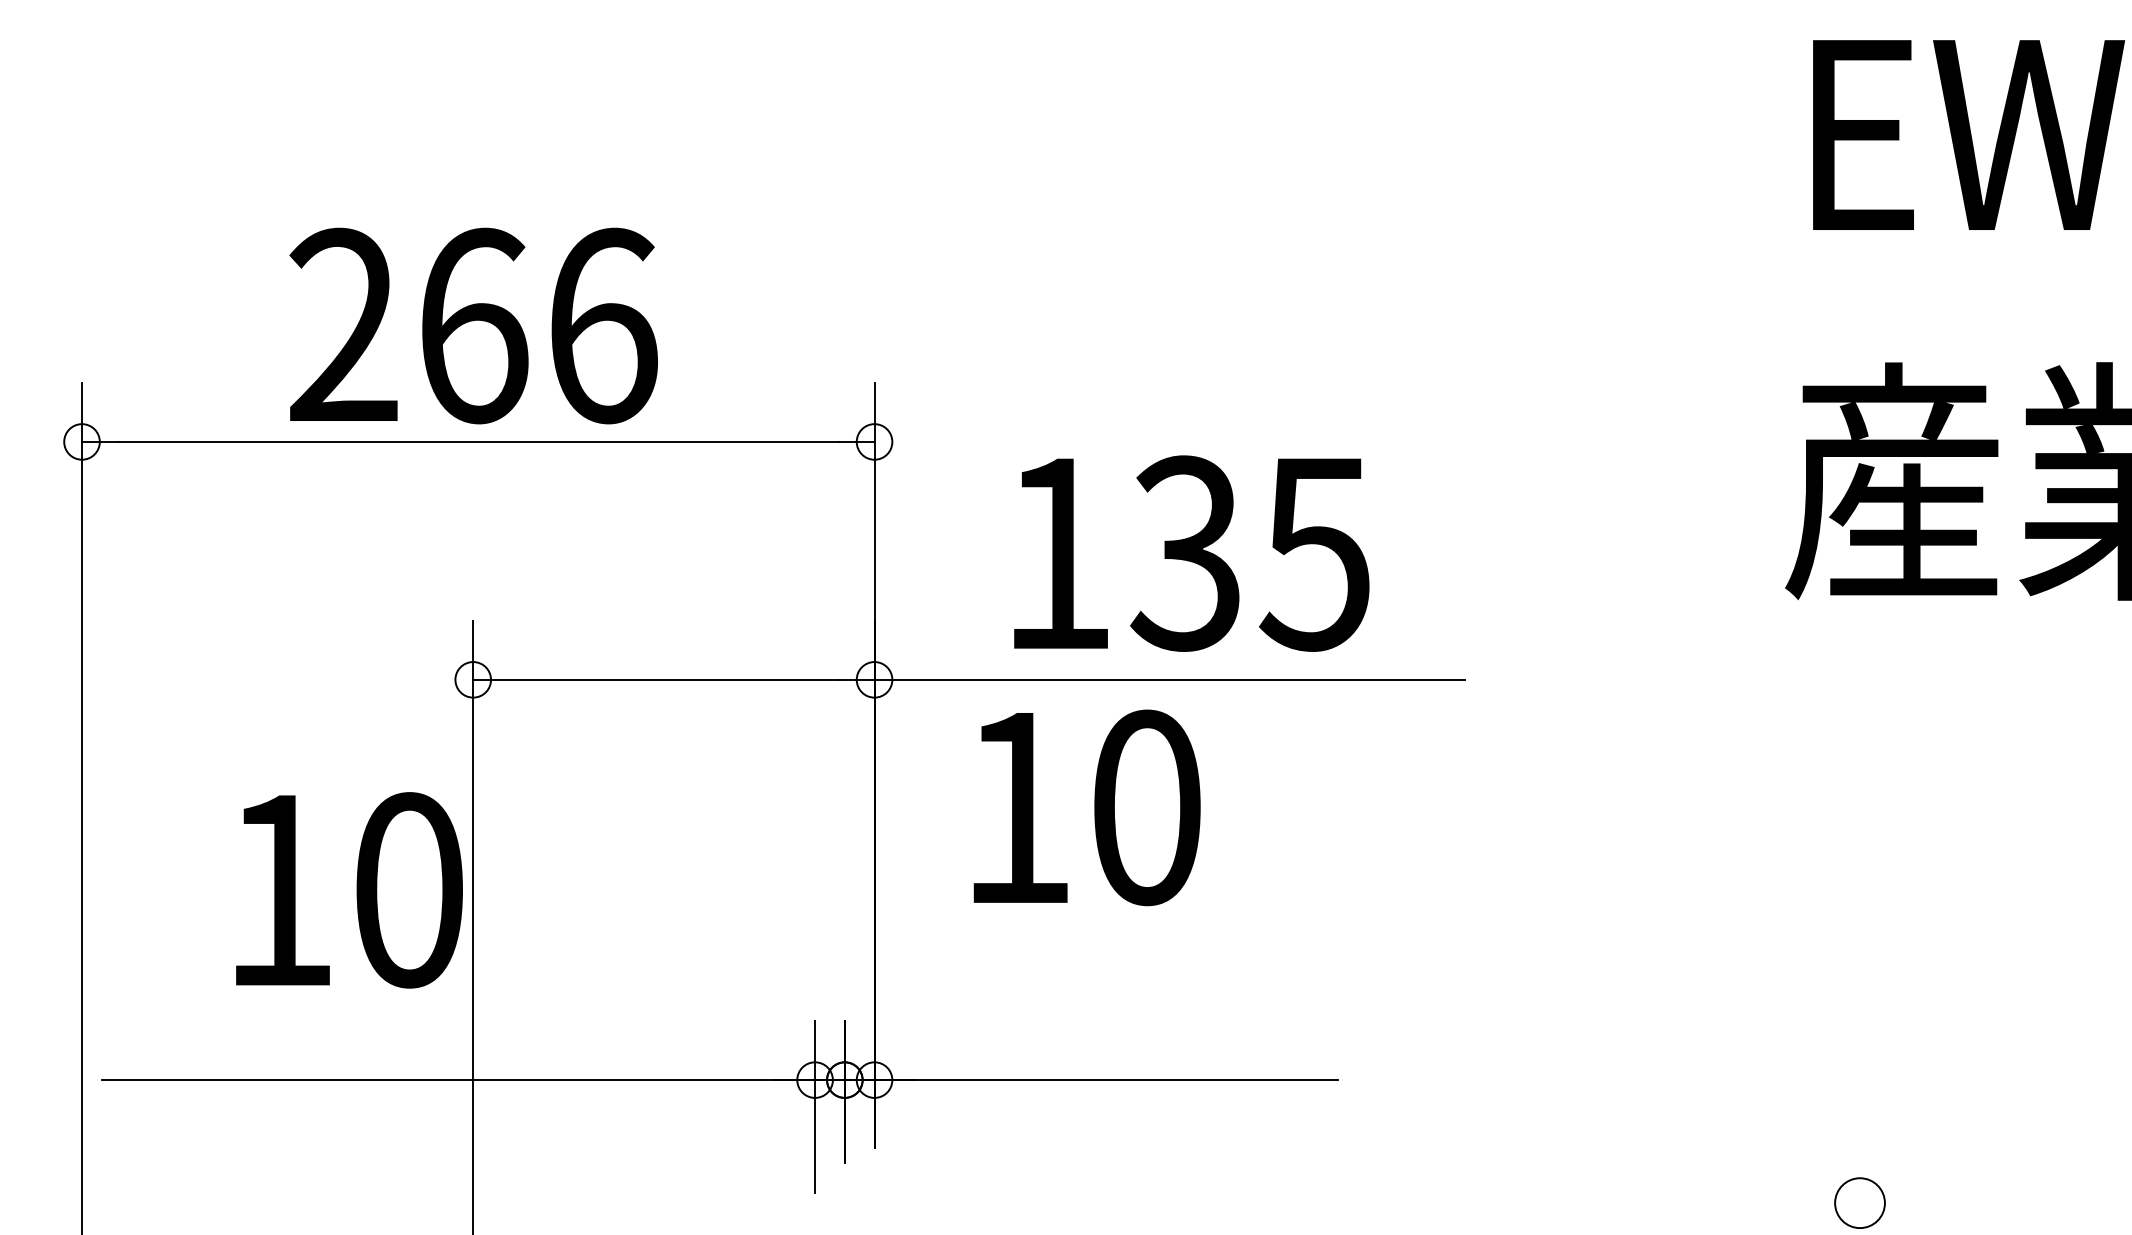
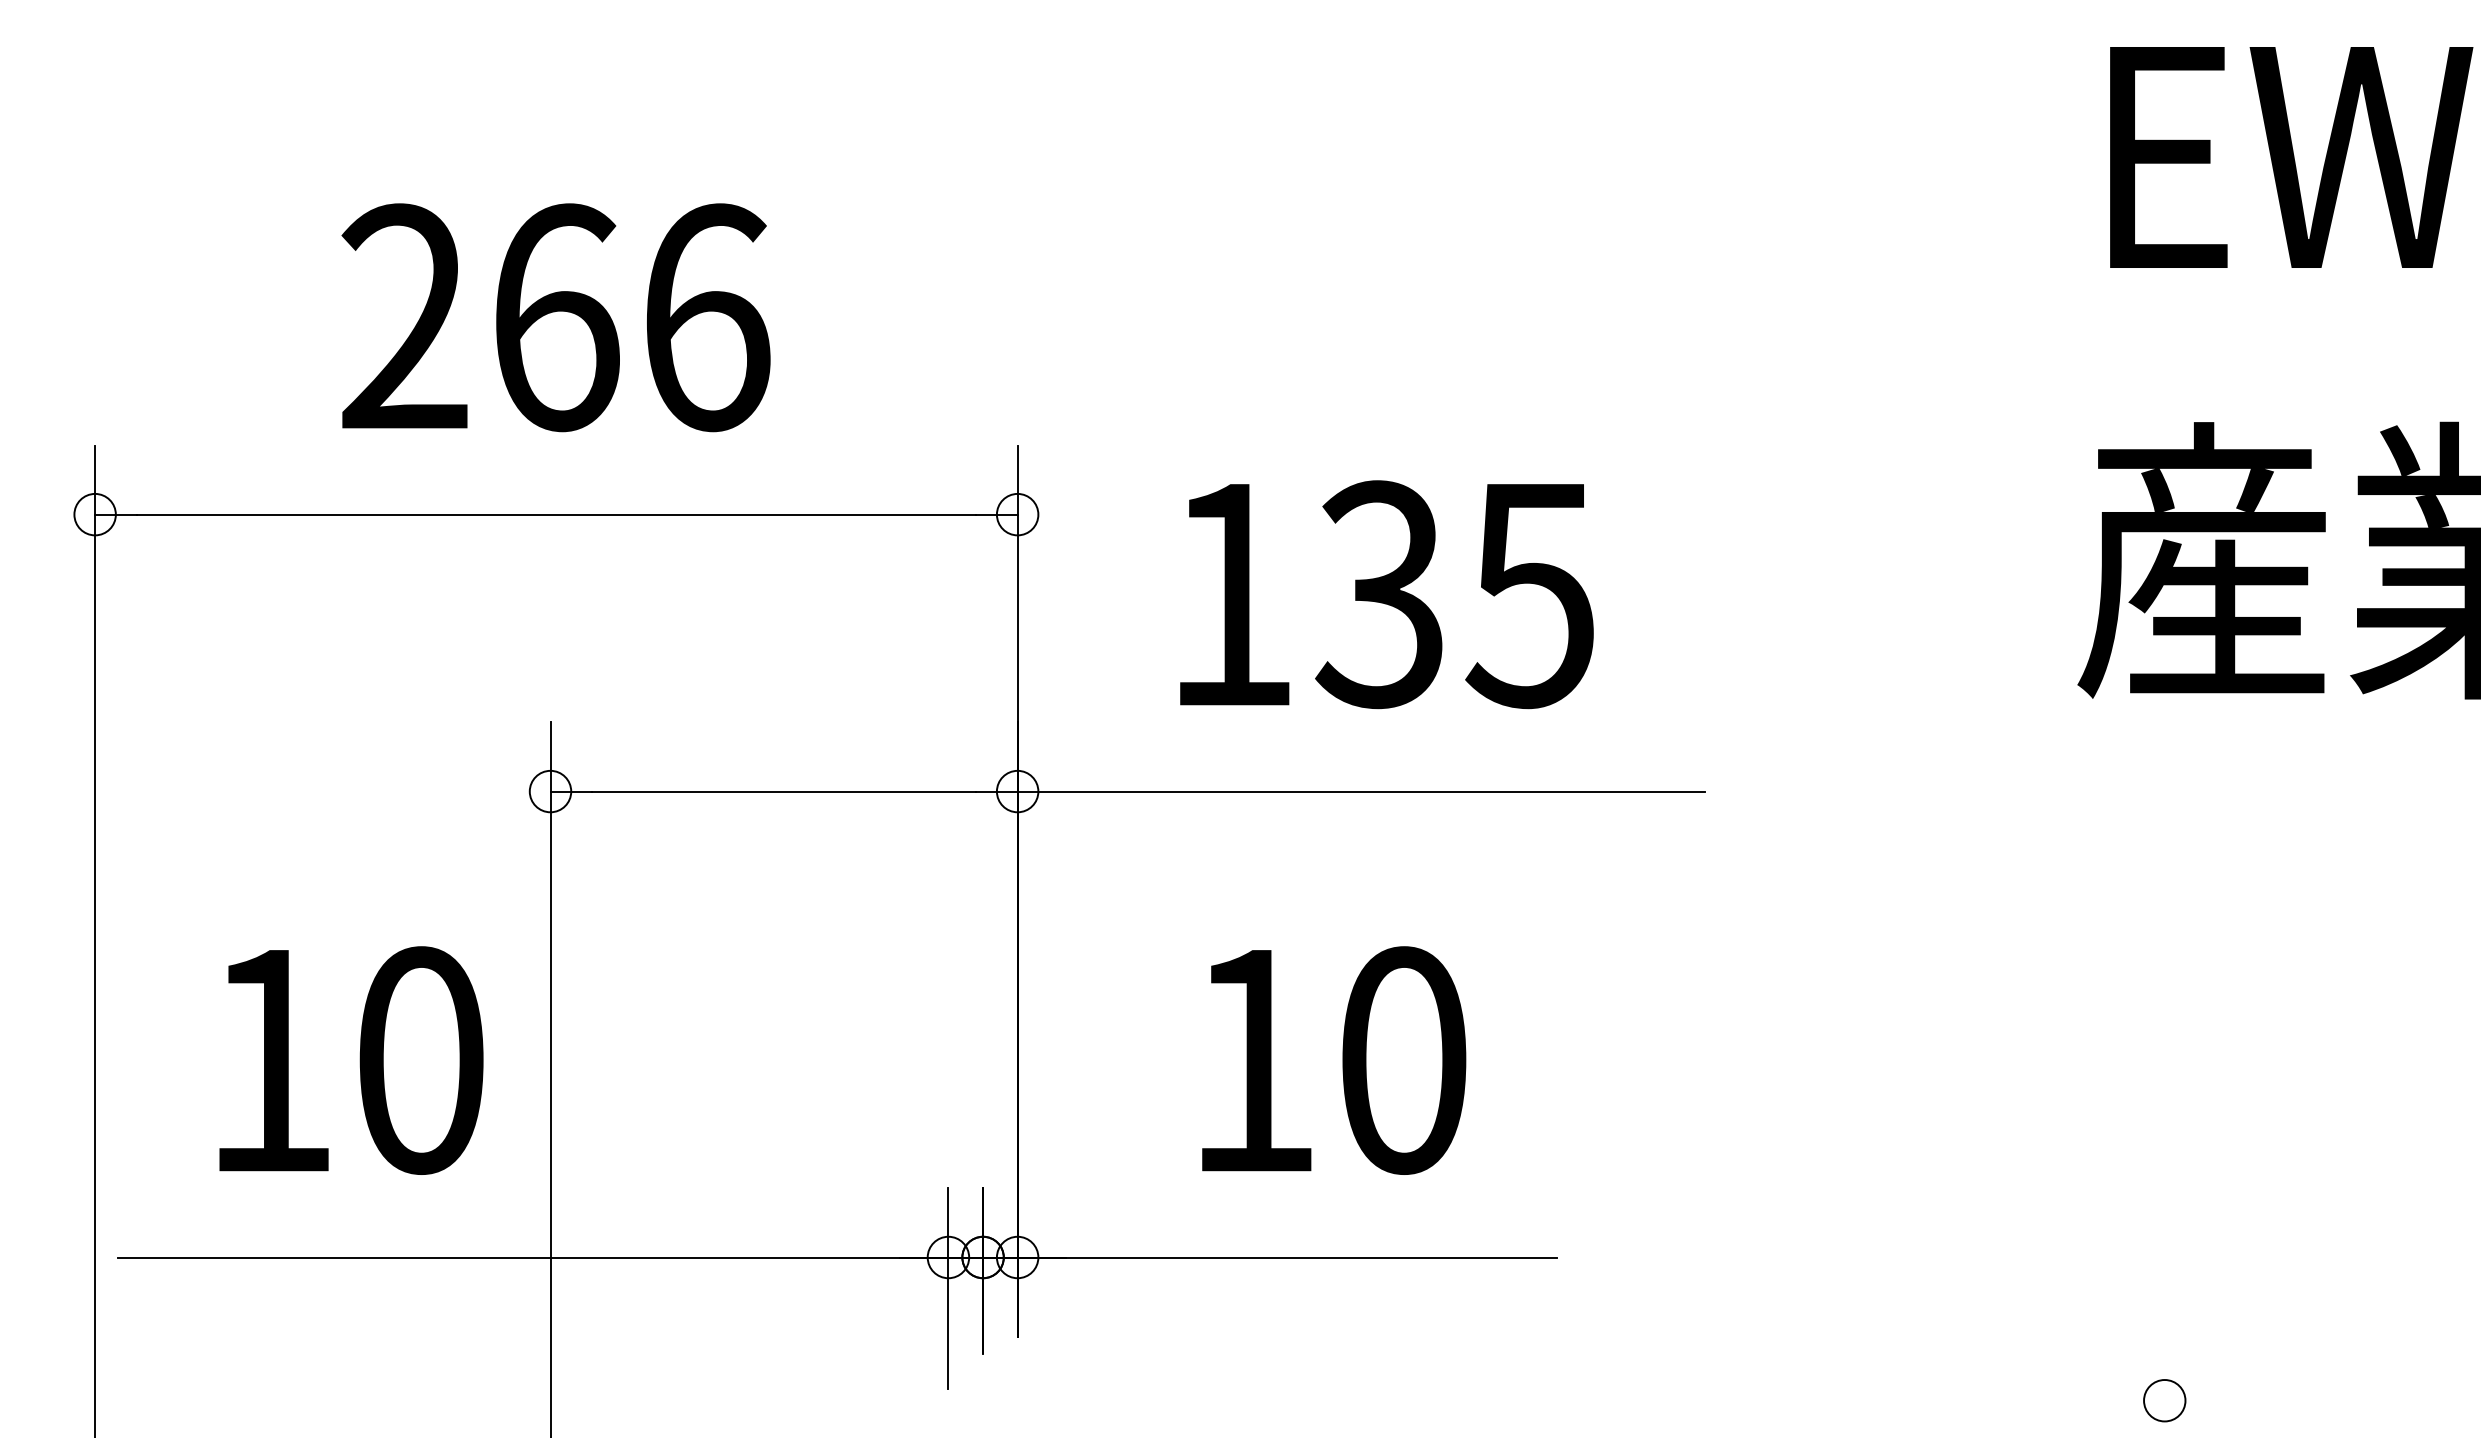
text: (473, 325) -> (555, 317), moved
text: (1191, 553) -> (1386, 594), moved
text: (1087, 807) -> (1334, 1060), moved
text: (349, 890) -> (351, 1060), moved
circle: (1859, 1202) -> (2164, 1400), size x0.71

